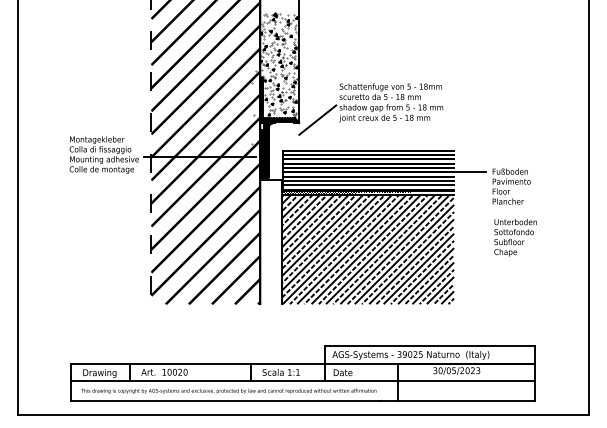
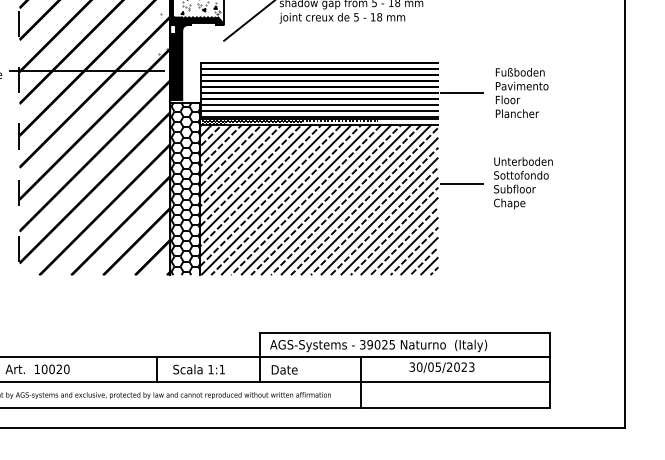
text: (511, 186) -> (521, 92), moved
line: (471, 238) -> (462, 184), added
hatch: (271, 241) -> (185, 188), added

